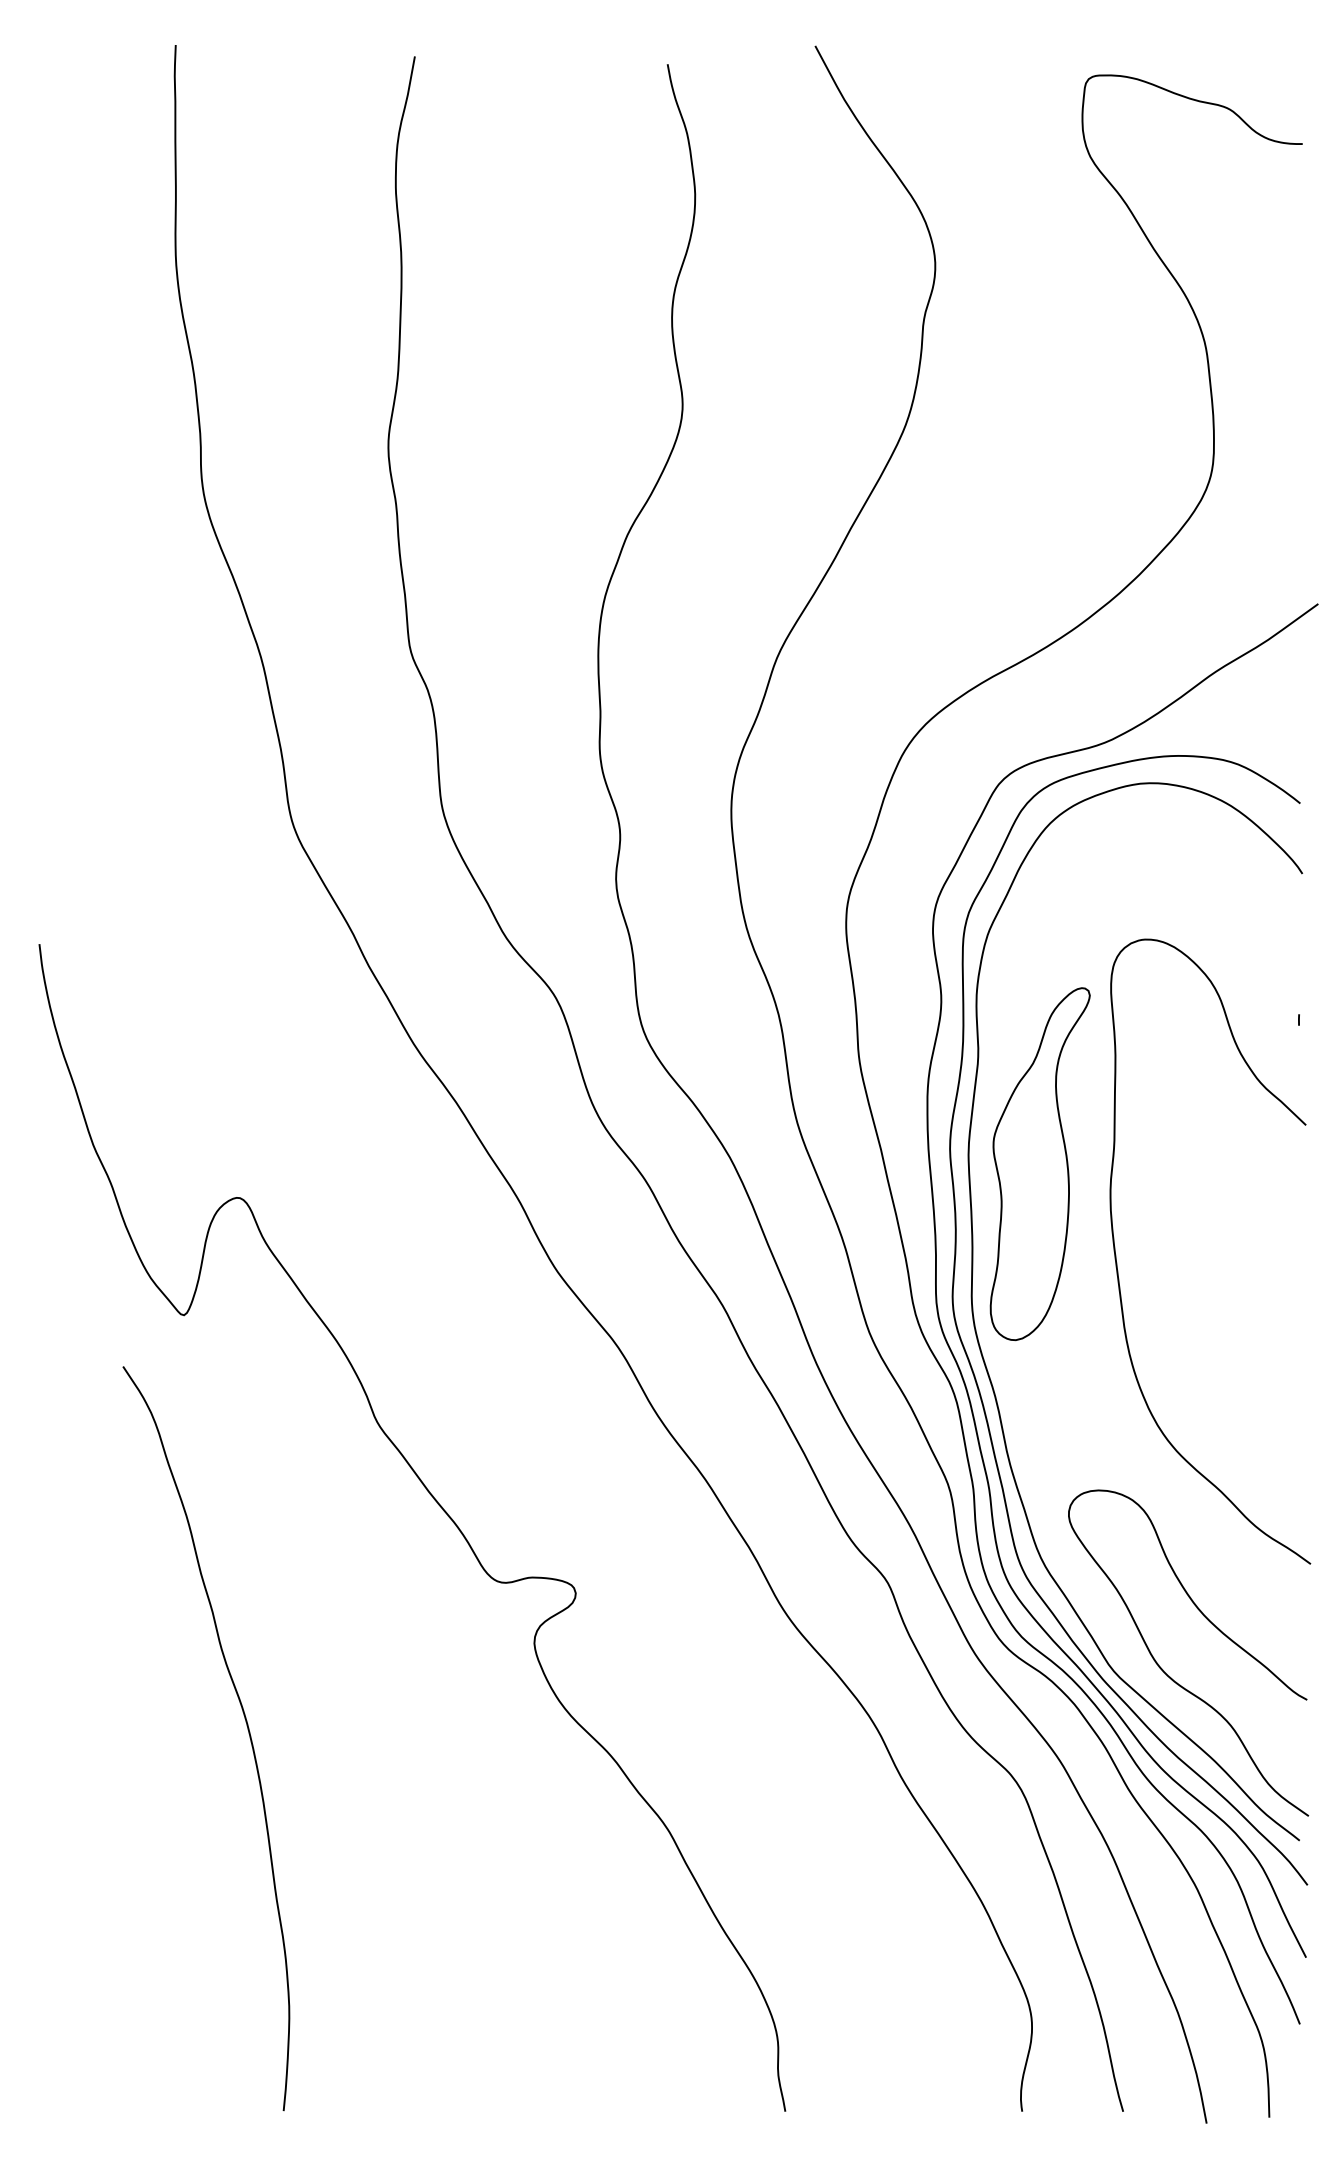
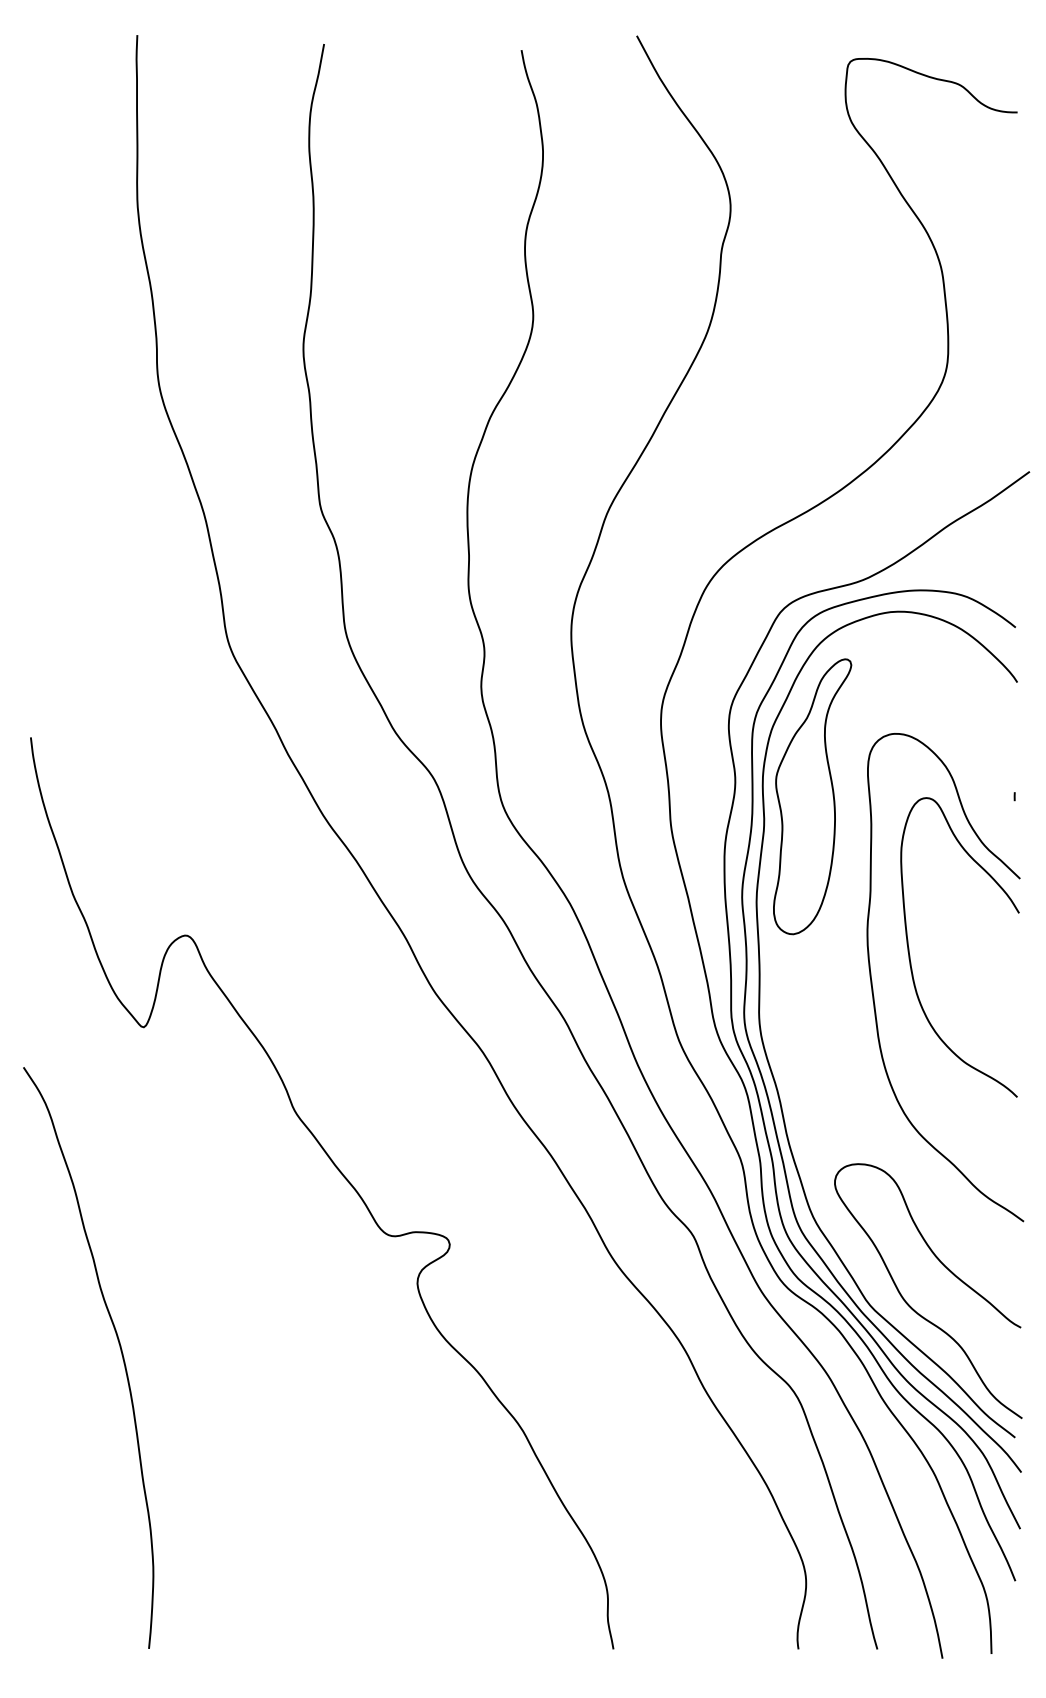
part: (1039, 1164) -> (812, 797), moved
curve: (1164, 1217) -> (909, 950), added
curve: (246, 1726) -> (119, 1348), moved

